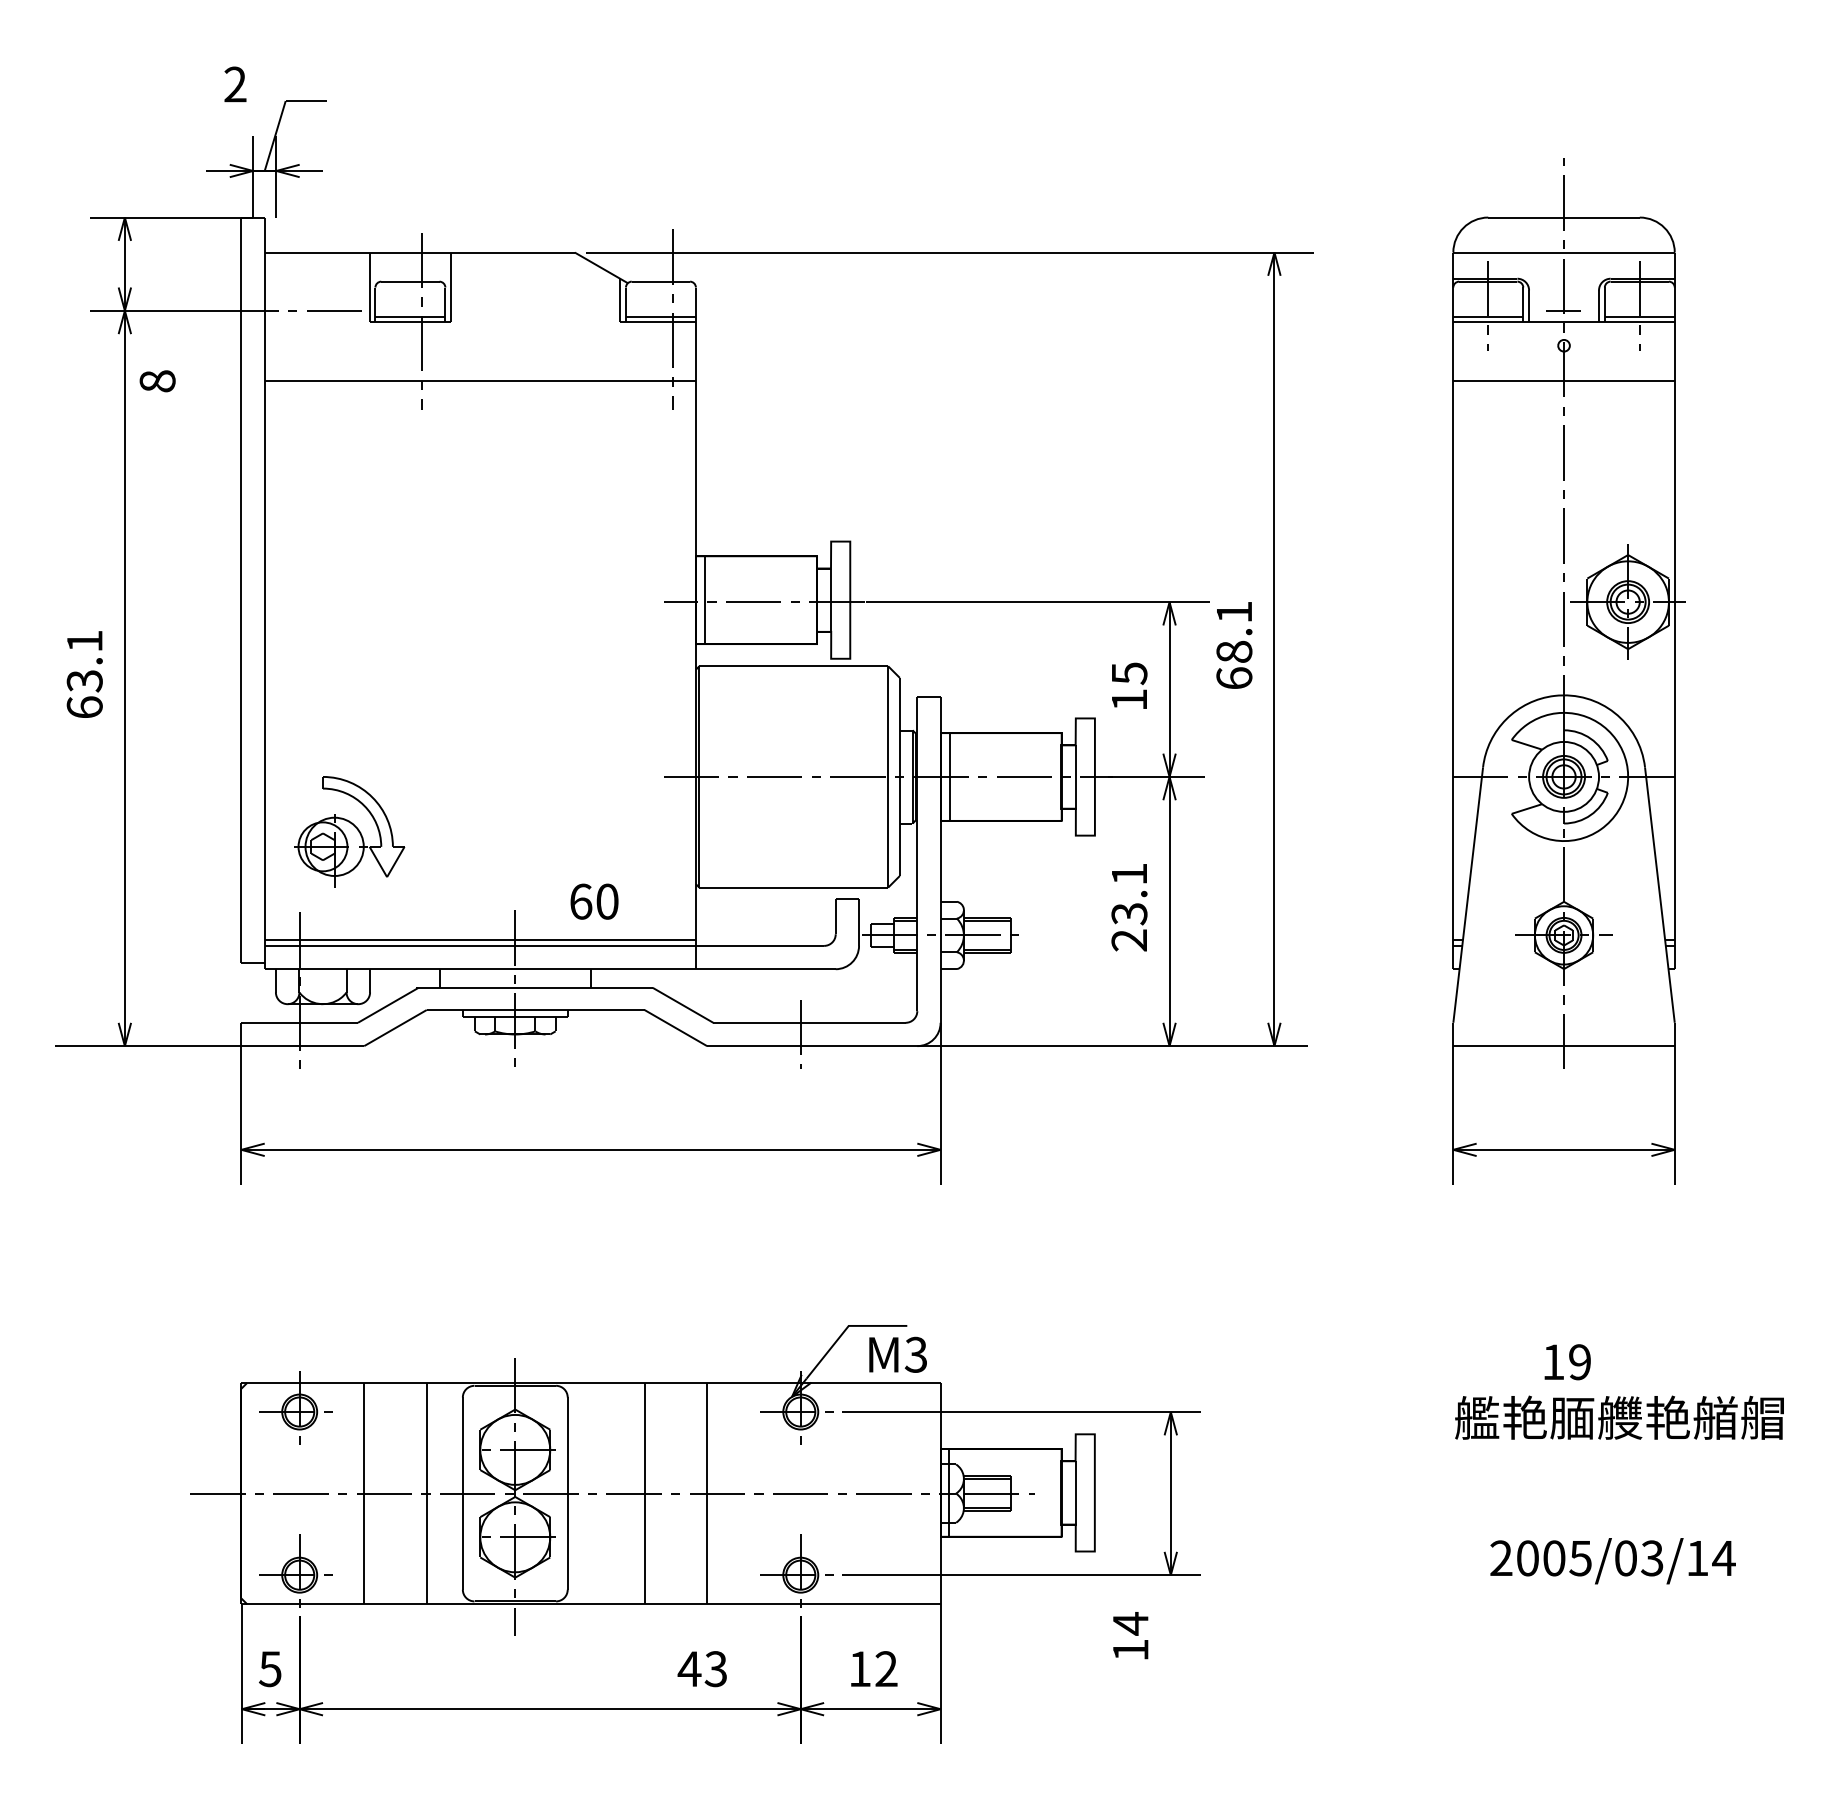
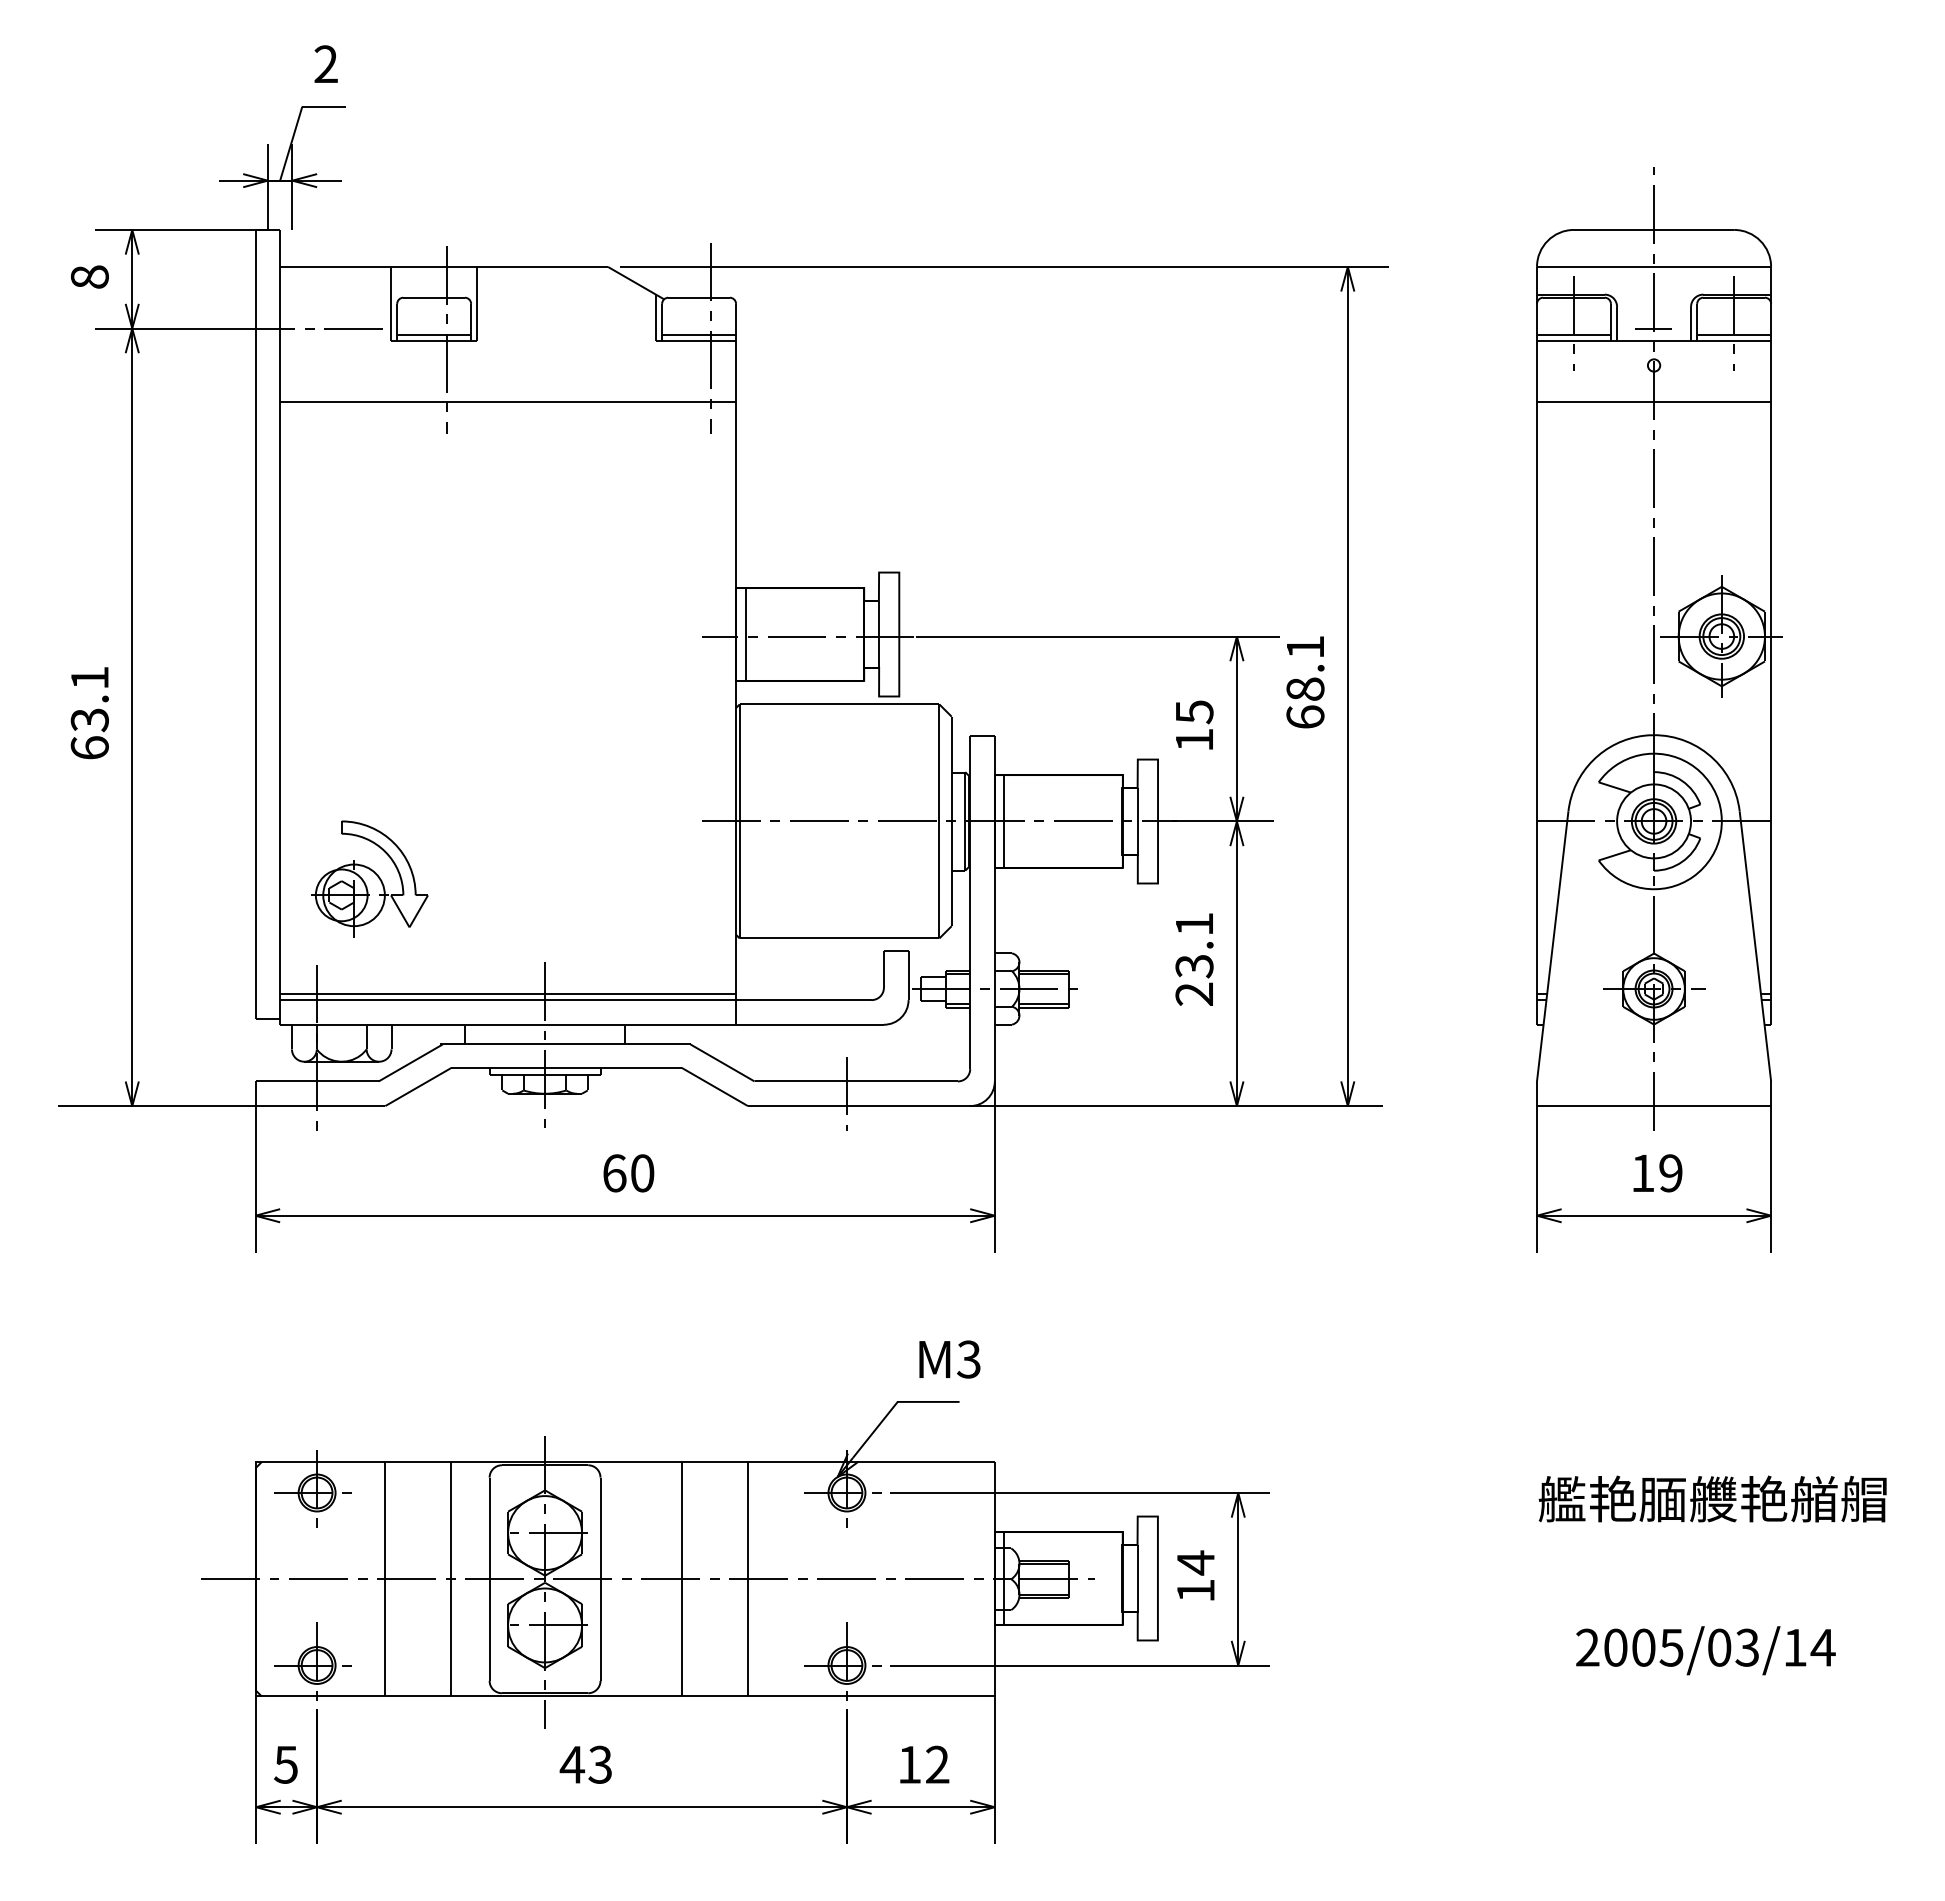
text: (234, 83) -> (325, 63), moved
text: (157, 380) -> (89, 276), moved
text: (594, 901) -> (628, 1173), moved
text: (897, 1354) -> (949, 1359), moved
text: (1567, 1362) -> (1657, 1173), moved
text: (1130, 1635) -> (1195, 1575), moved
text: (701, 1668) -> (585, 1764), moved

